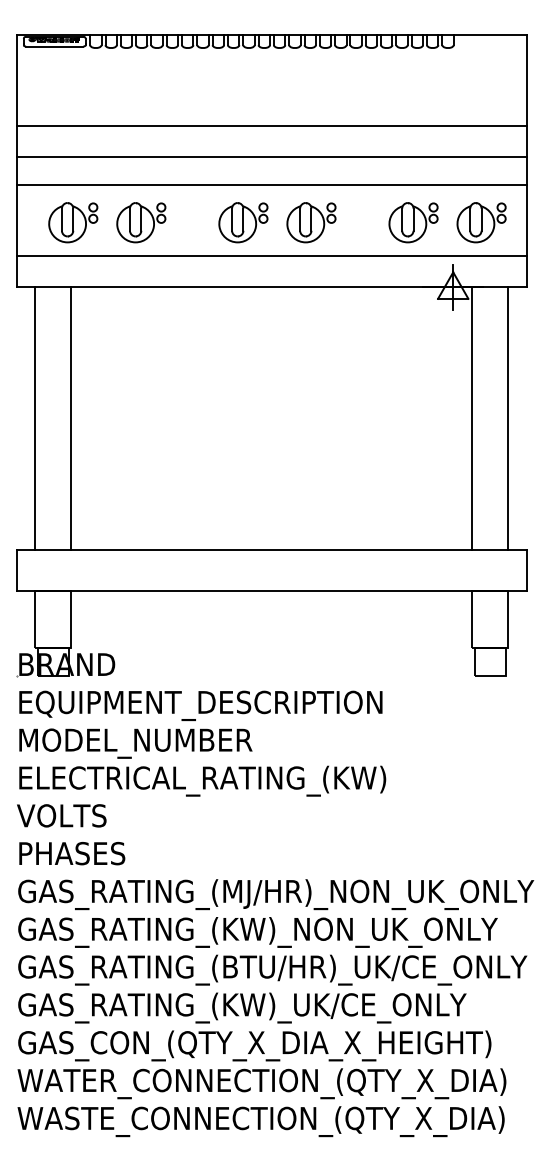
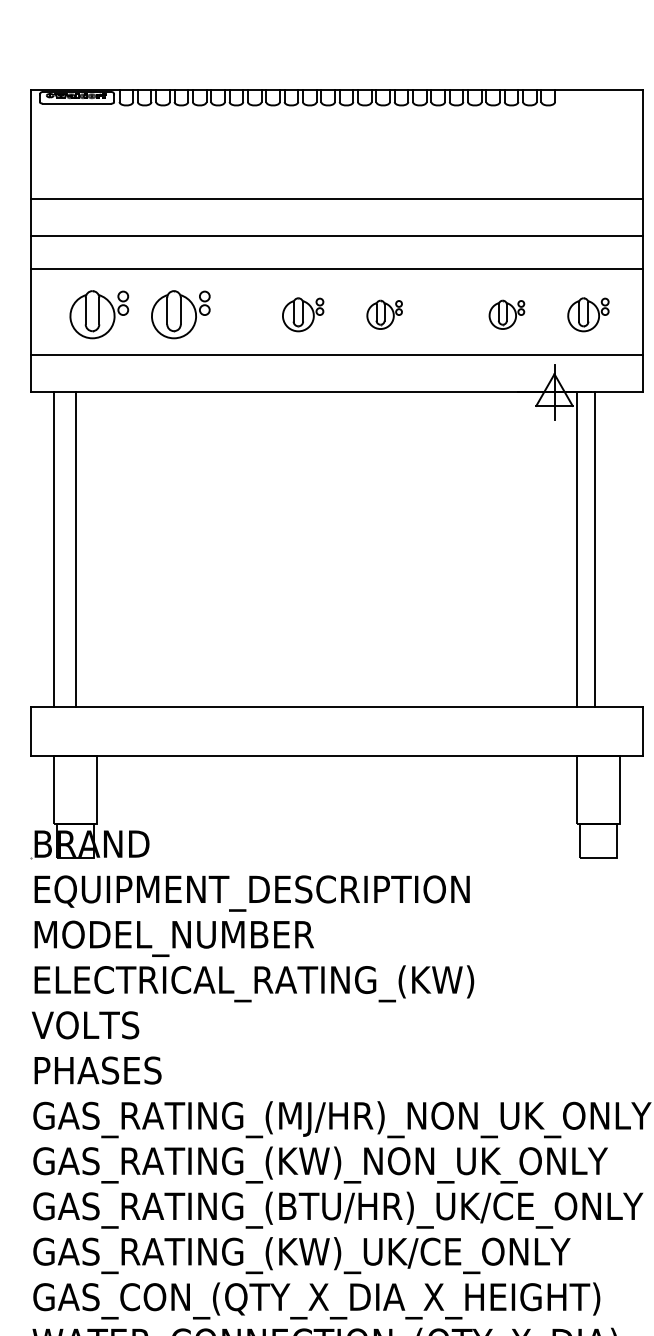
part: (243, 222) -> (303, 314), size x0.7
part: (311, 222) -> (384, 314), size x0.6
part: (413, 222) -> (506, 314), size x0.6
part: (481, 222) -> (588, 314), size x0.7
line: (71, 418) -> (75, 549), moved
line: (508, 418) -> (595, 549), moved

